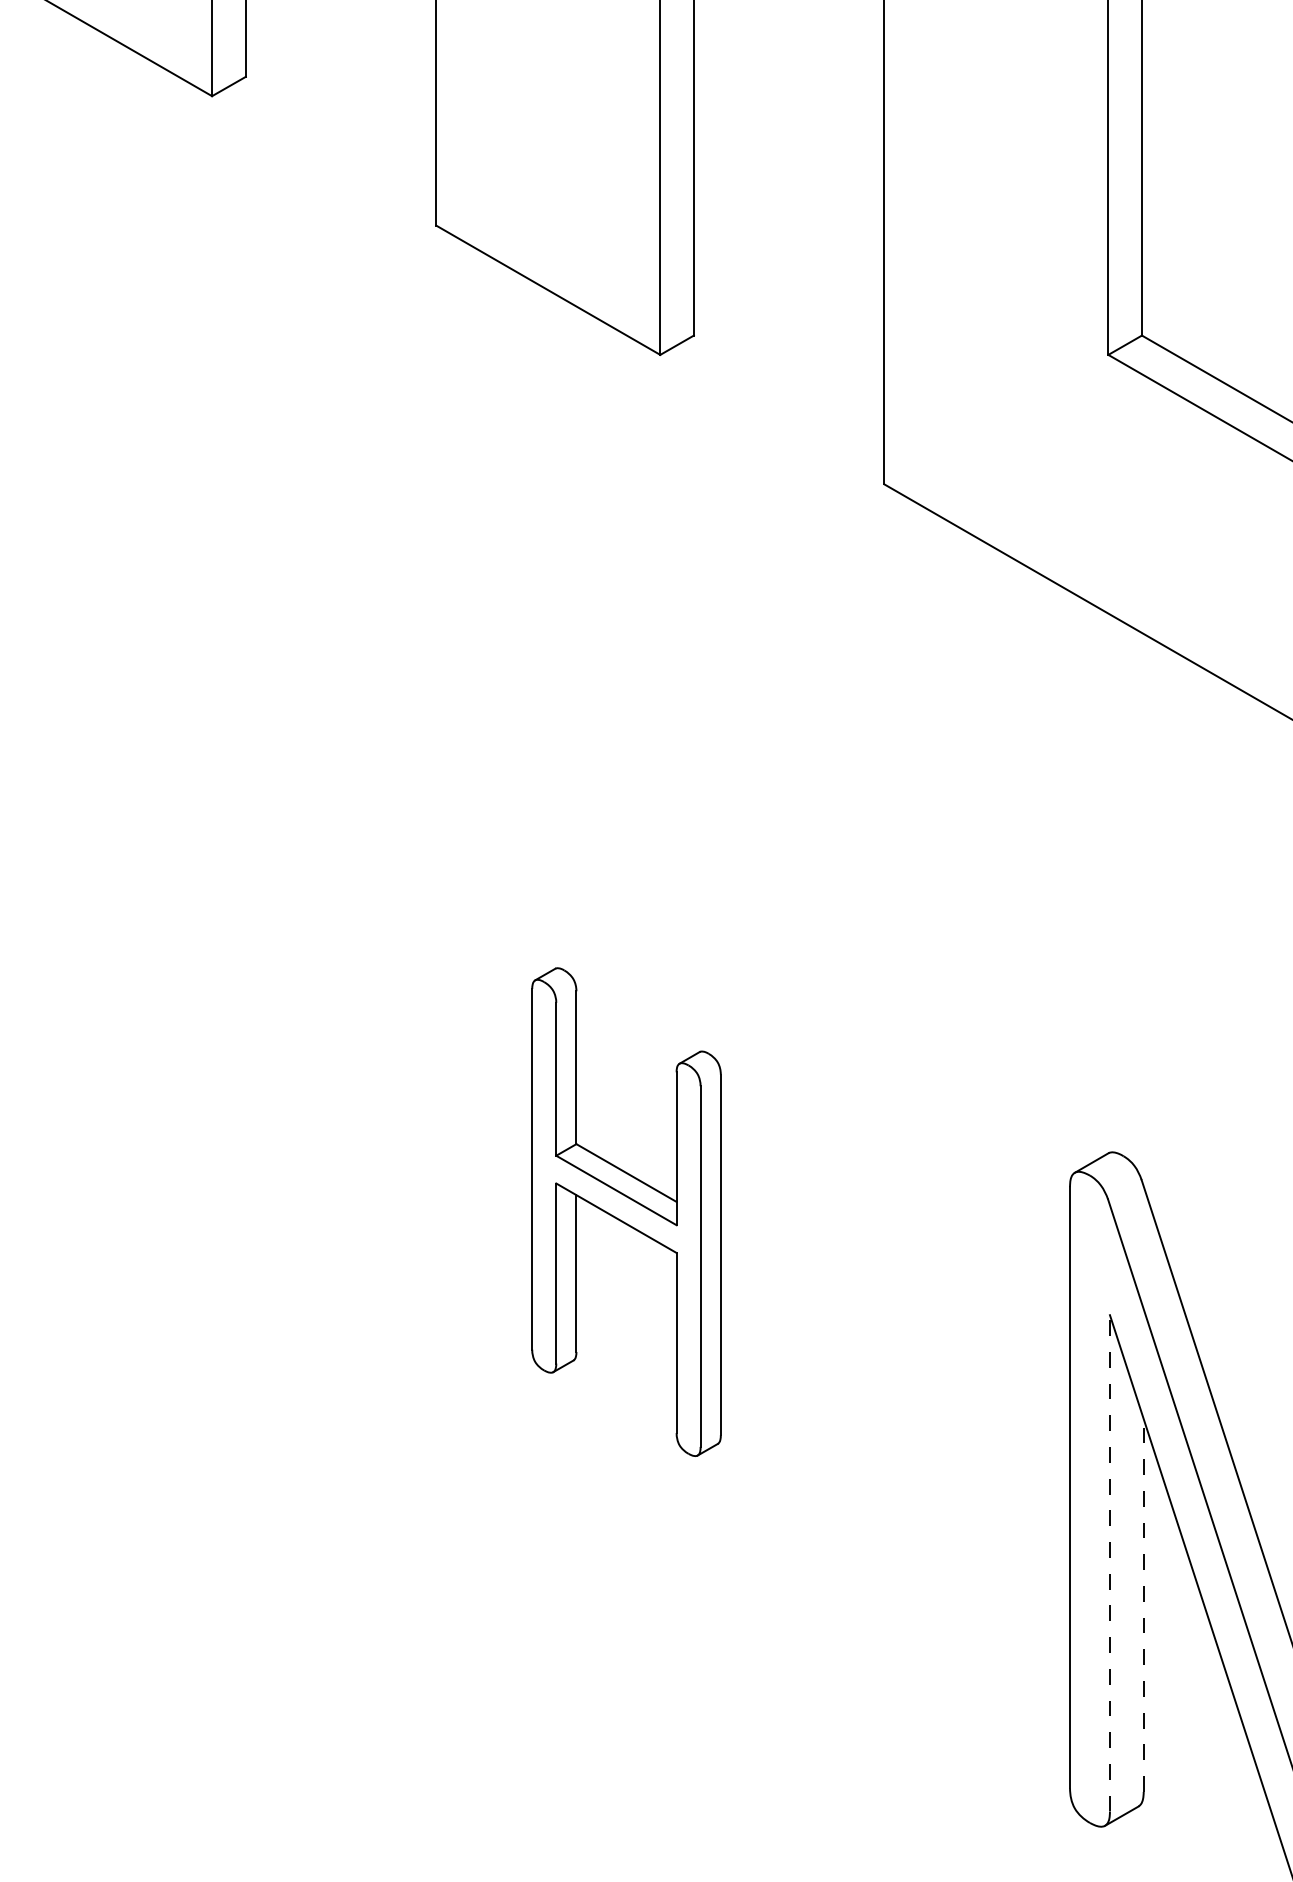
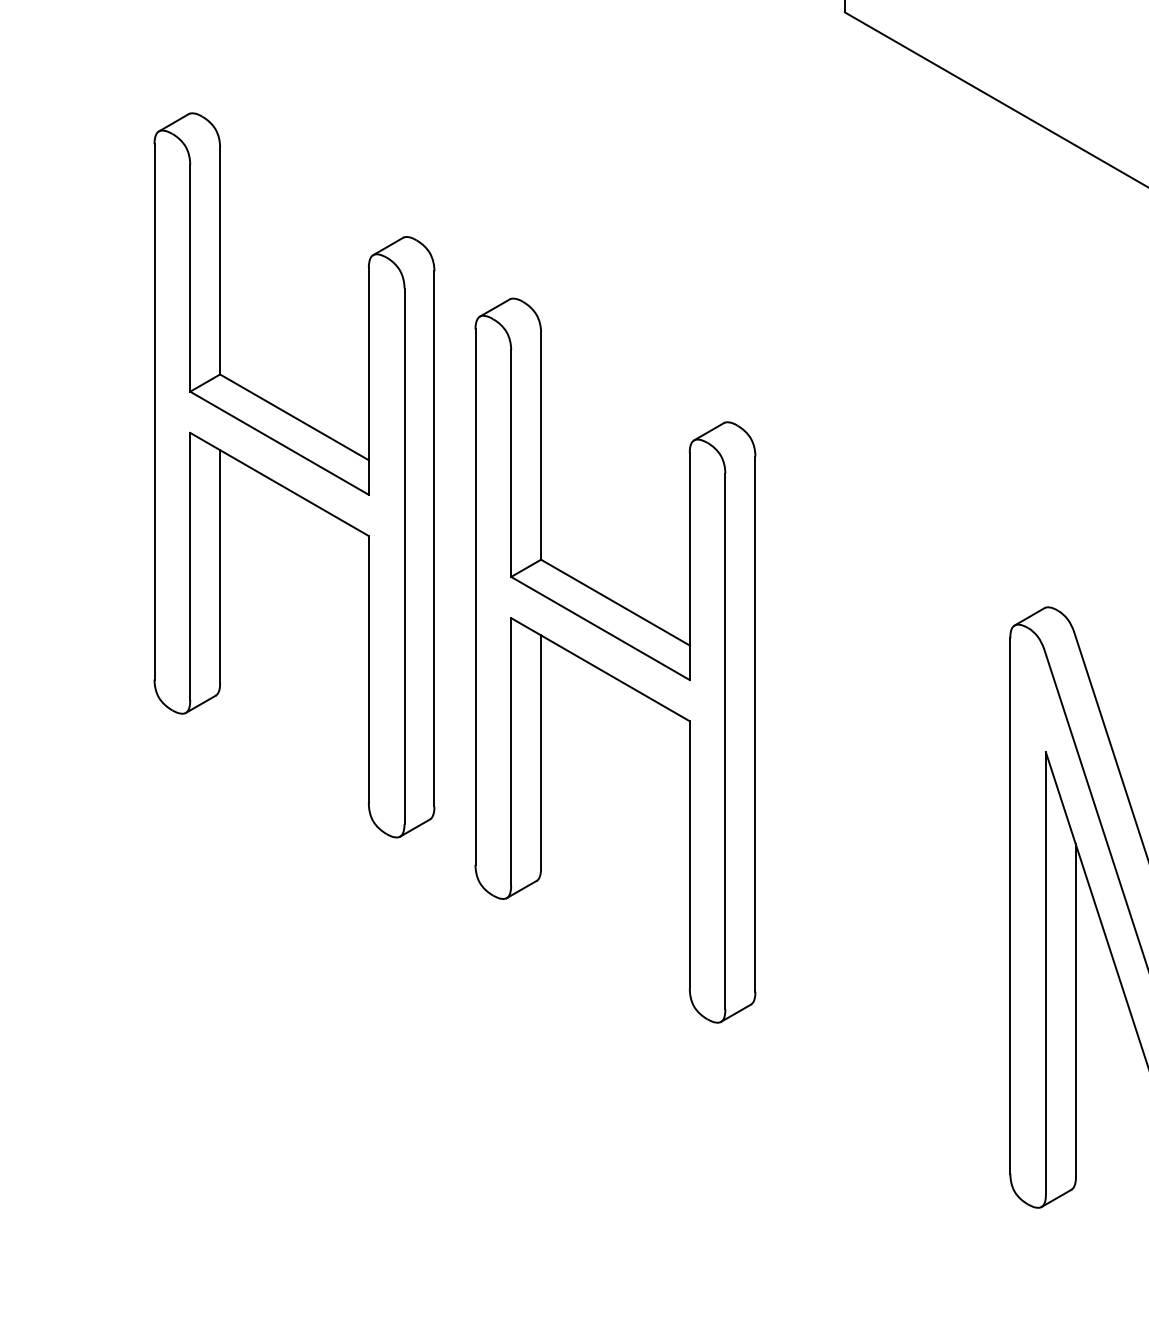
part: (266, 1003) -> (294, 474), added
part: (626, 1211) -> (615, 659), size x1.67
line: (1109, 1562) -> (1045, 972), dashed -> solid
line: (1143, 1605) -> (1075, 1010), dashed -> solid

